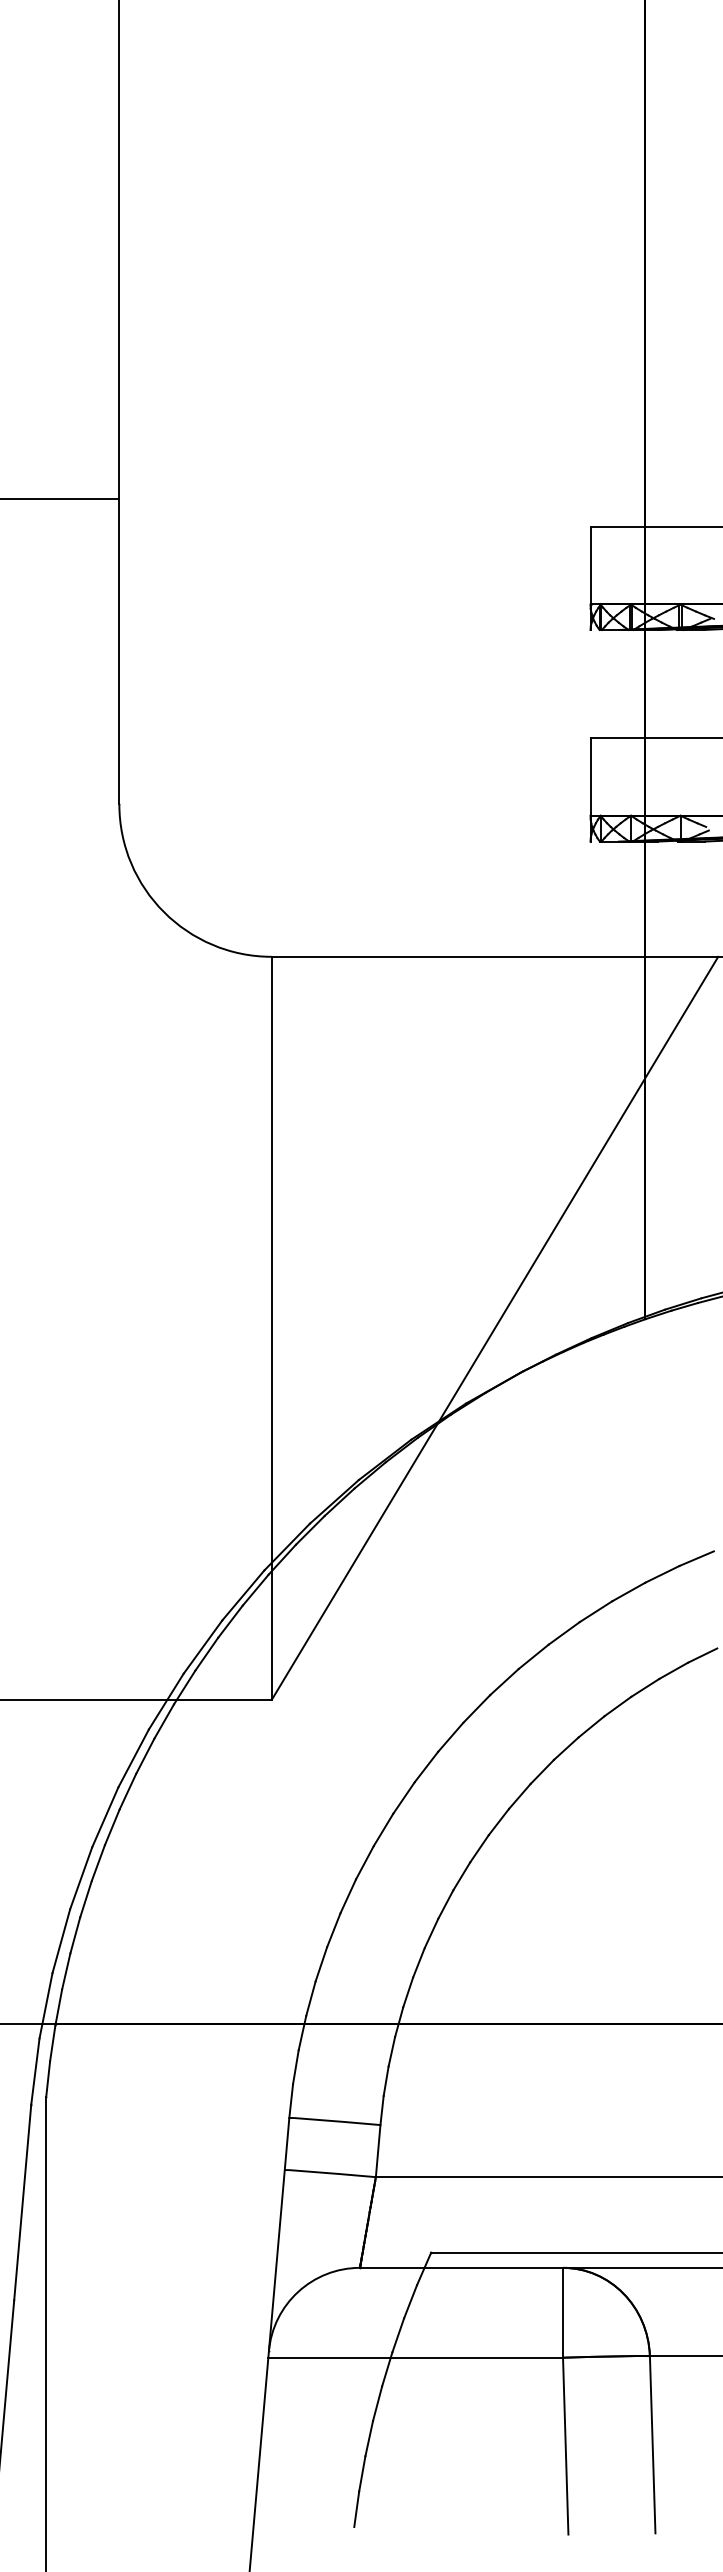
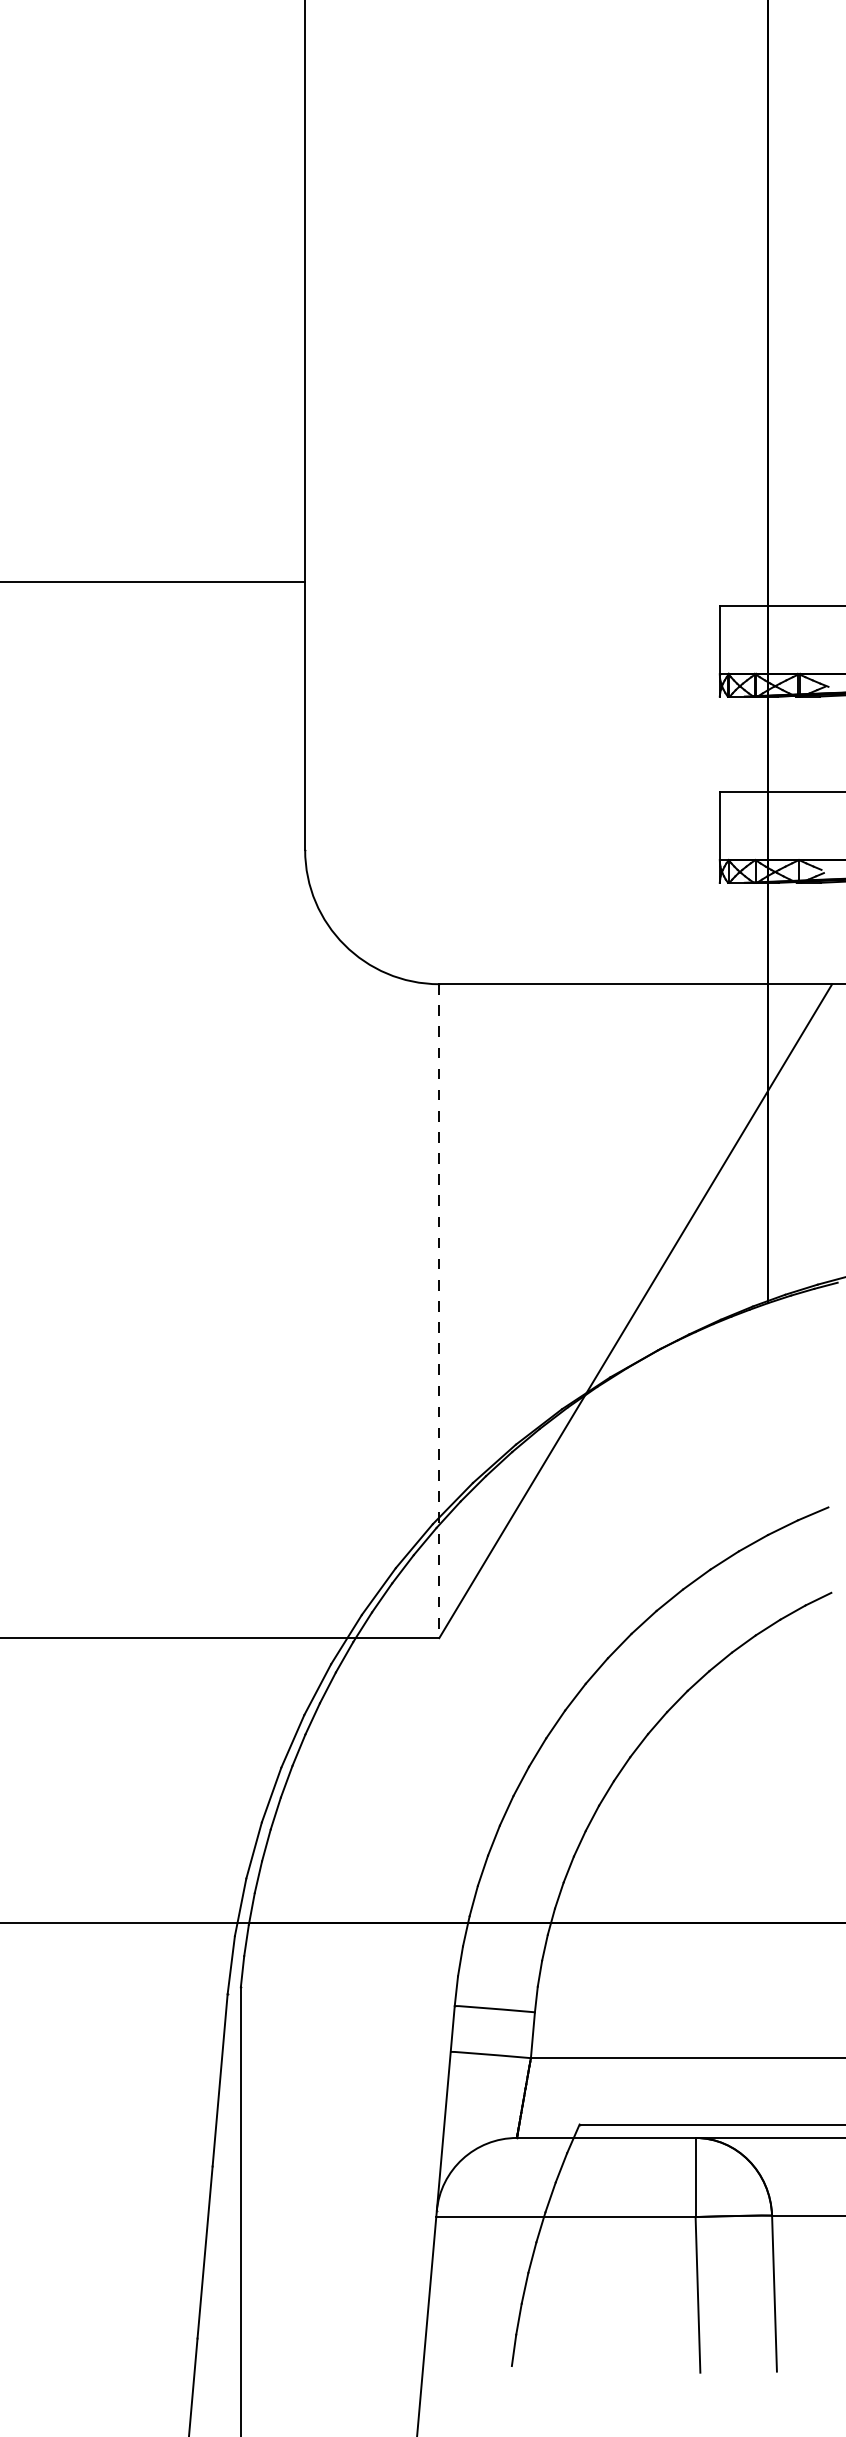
line: (272, 1328) -> (439, 1311), solid -> dashed

